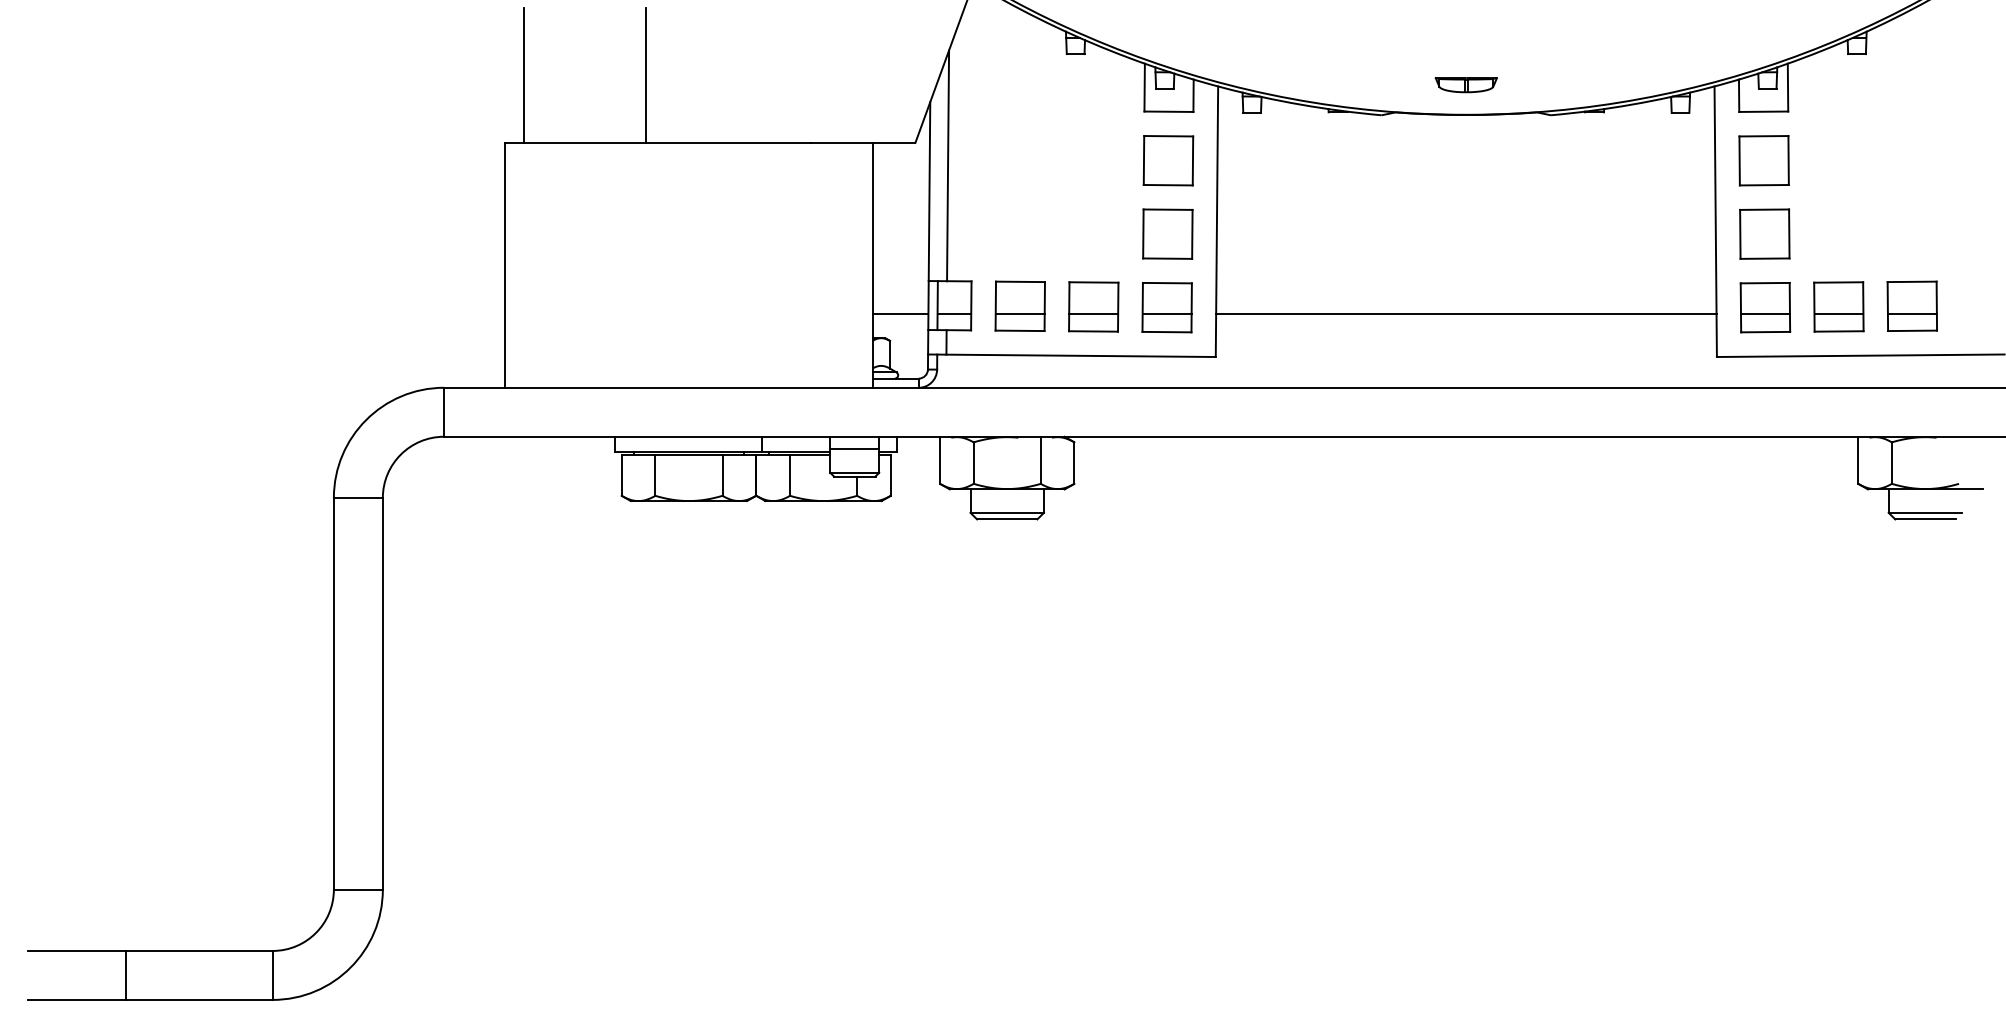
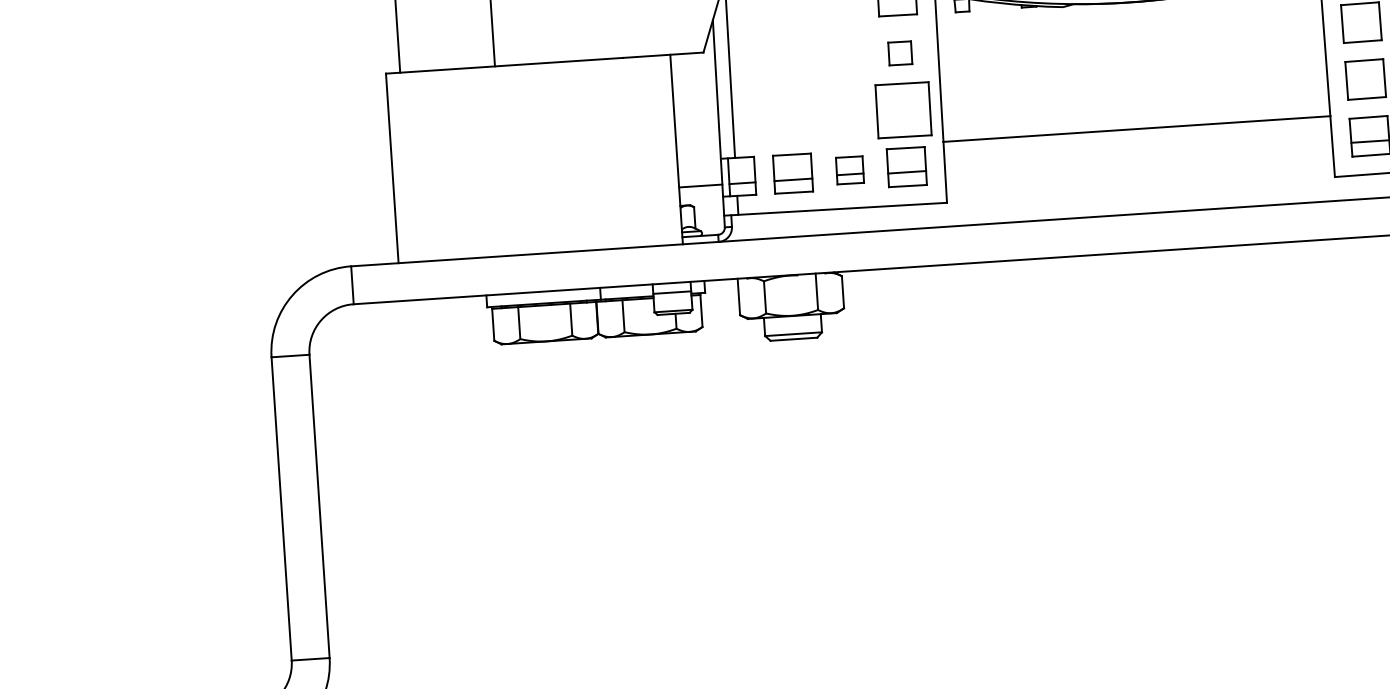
part: (1168, 160) -> (900, 53), size x0.6
part: (1167, 233) -> (903, 109), size x1.4
part: (1093, 306) -> (849, 170), size x0.7
line: (1466, 314) -> (1137, 129), moved

